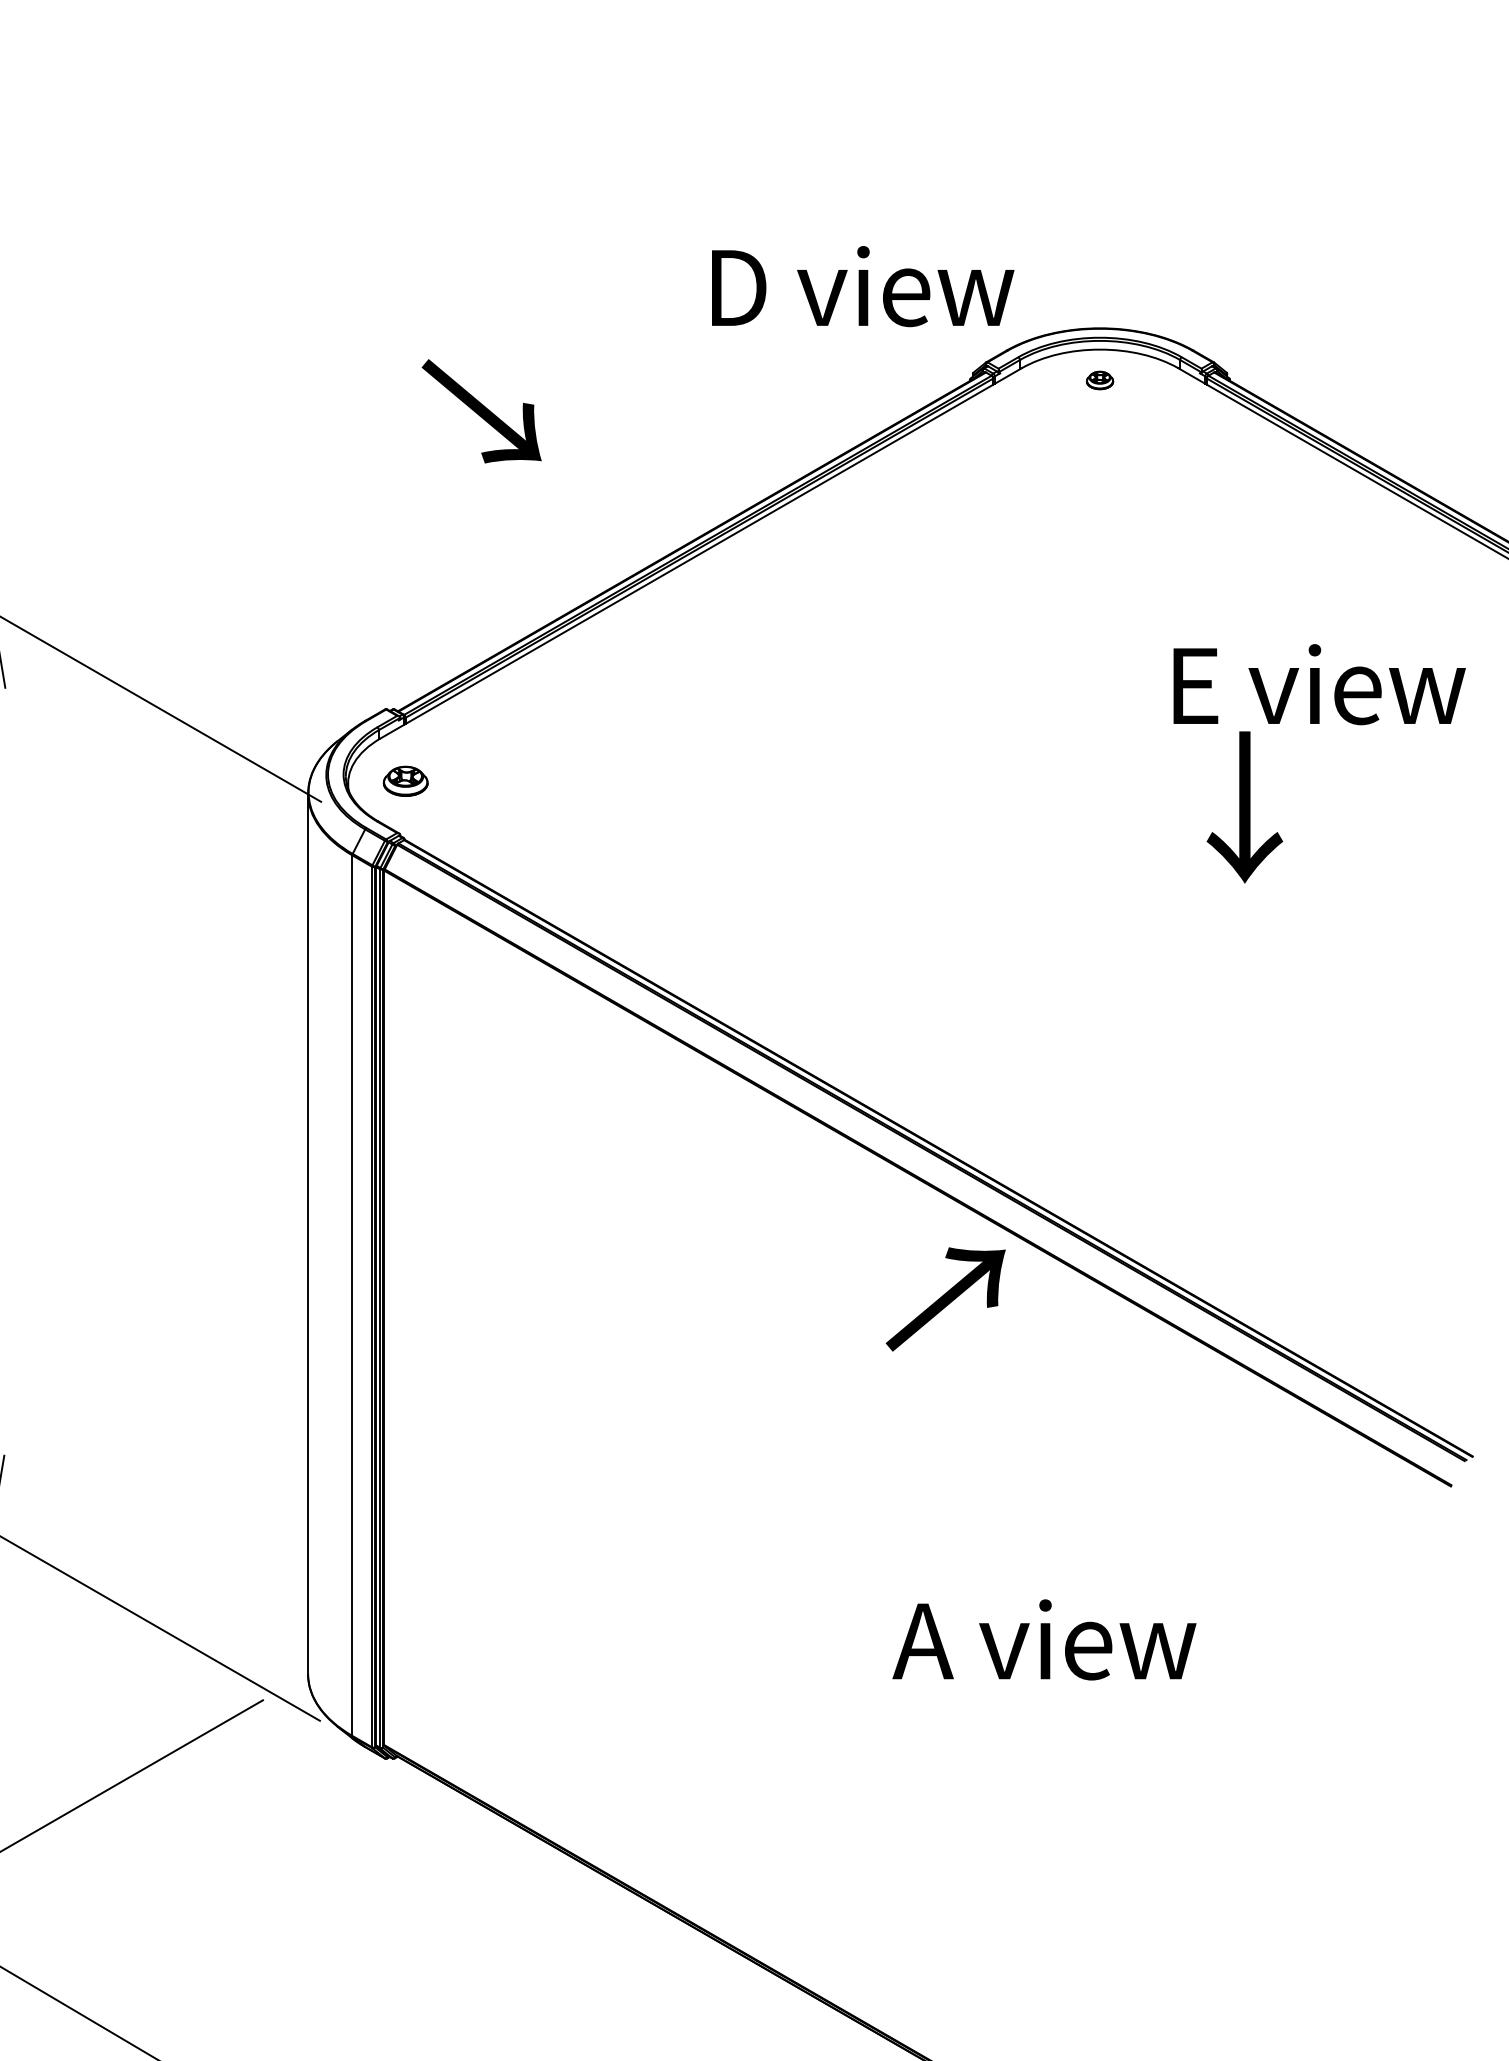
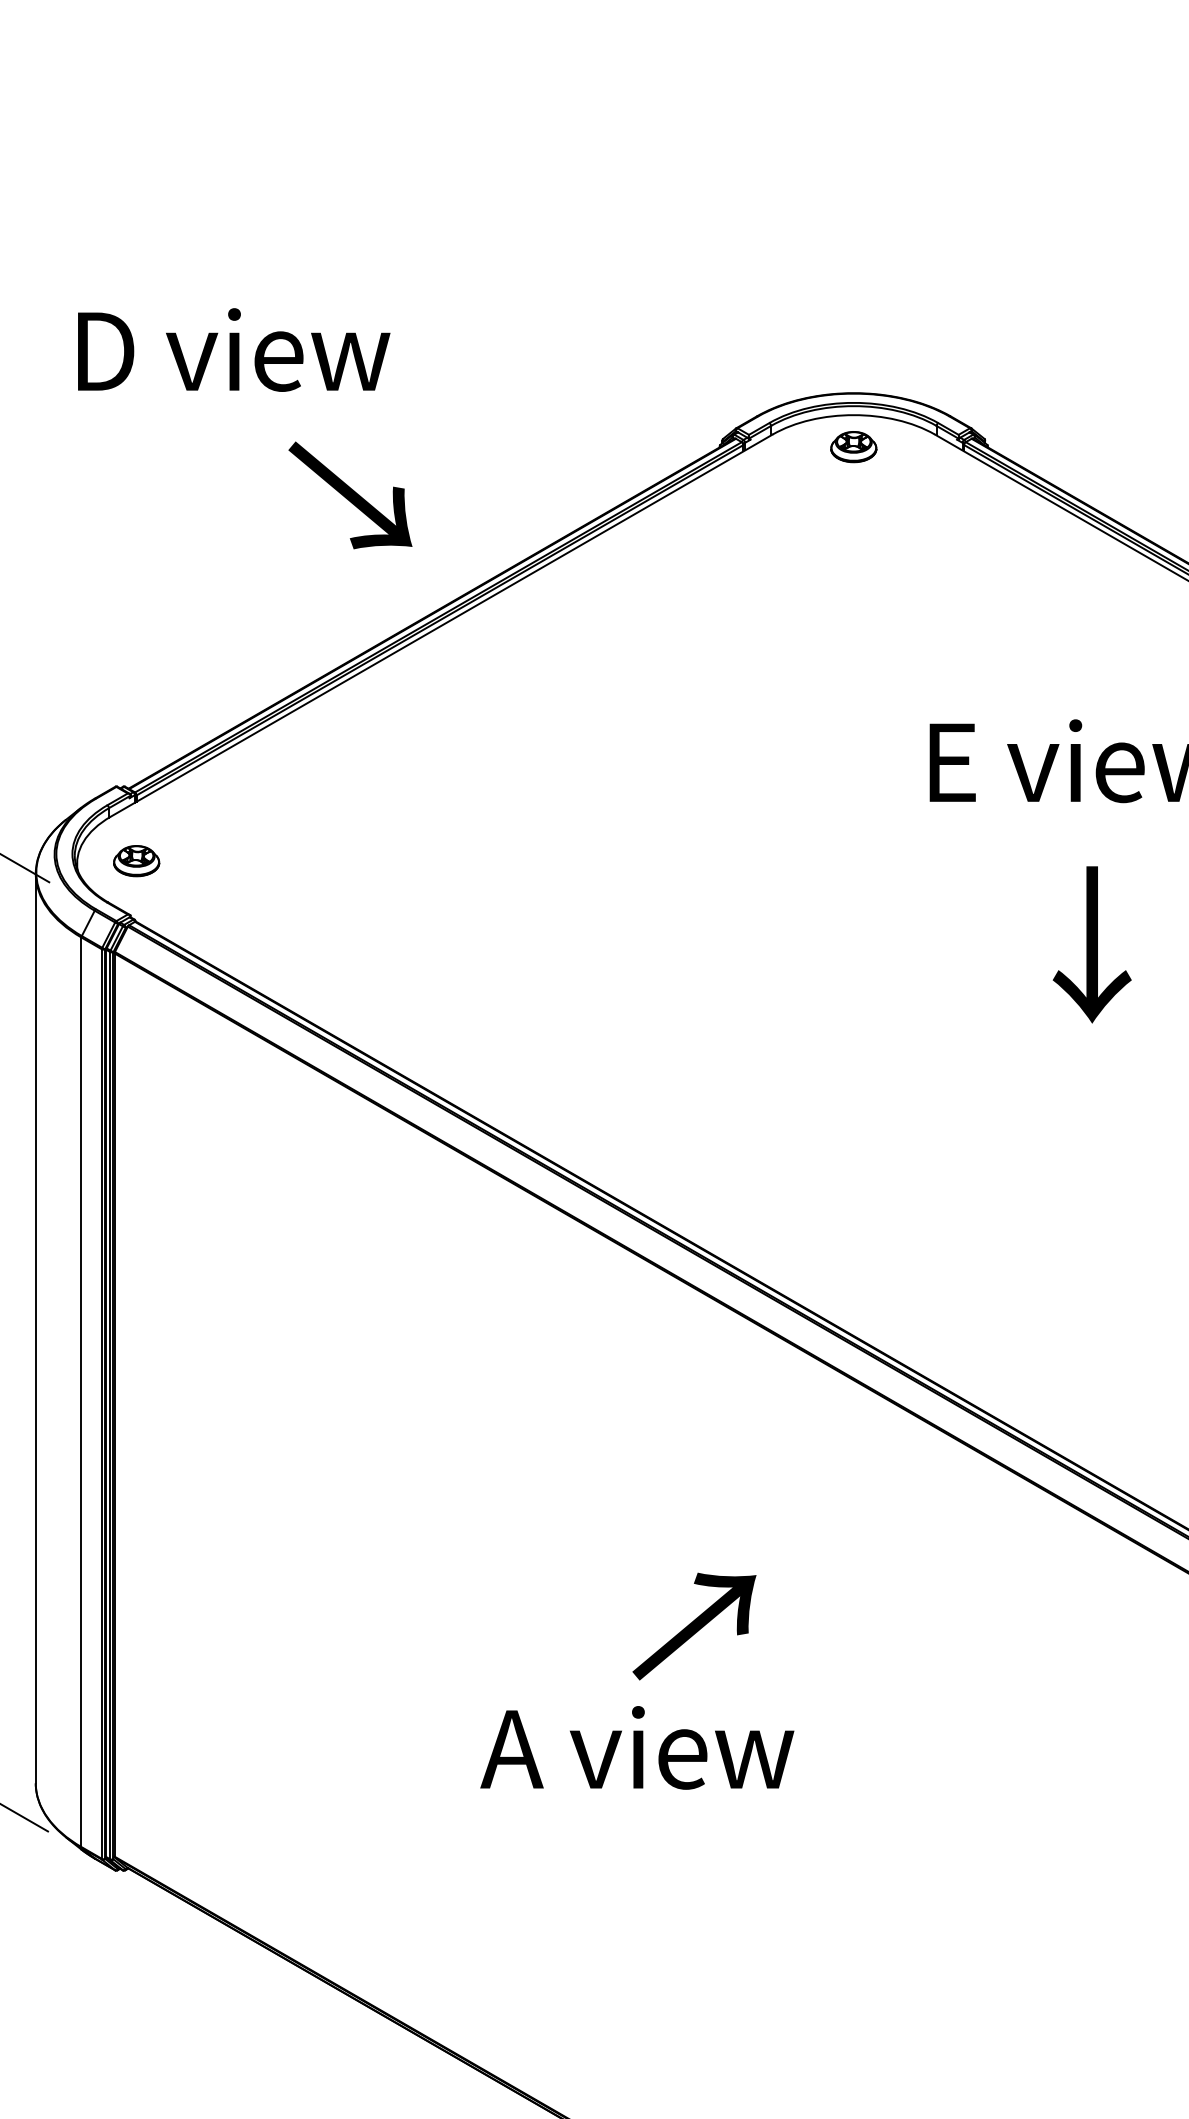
text: (863, 286) -> (234, 349), moved
part: (1099, 380) -> (853, 447), size x1.67
text: (481, 411) -> (350, 495), moved
text: (1244, 807) -> (1091, 944), moved
text: (945, 1299) -> (694, 1626), moved
text: (1044, 1639) -> (637, 1747), moved

